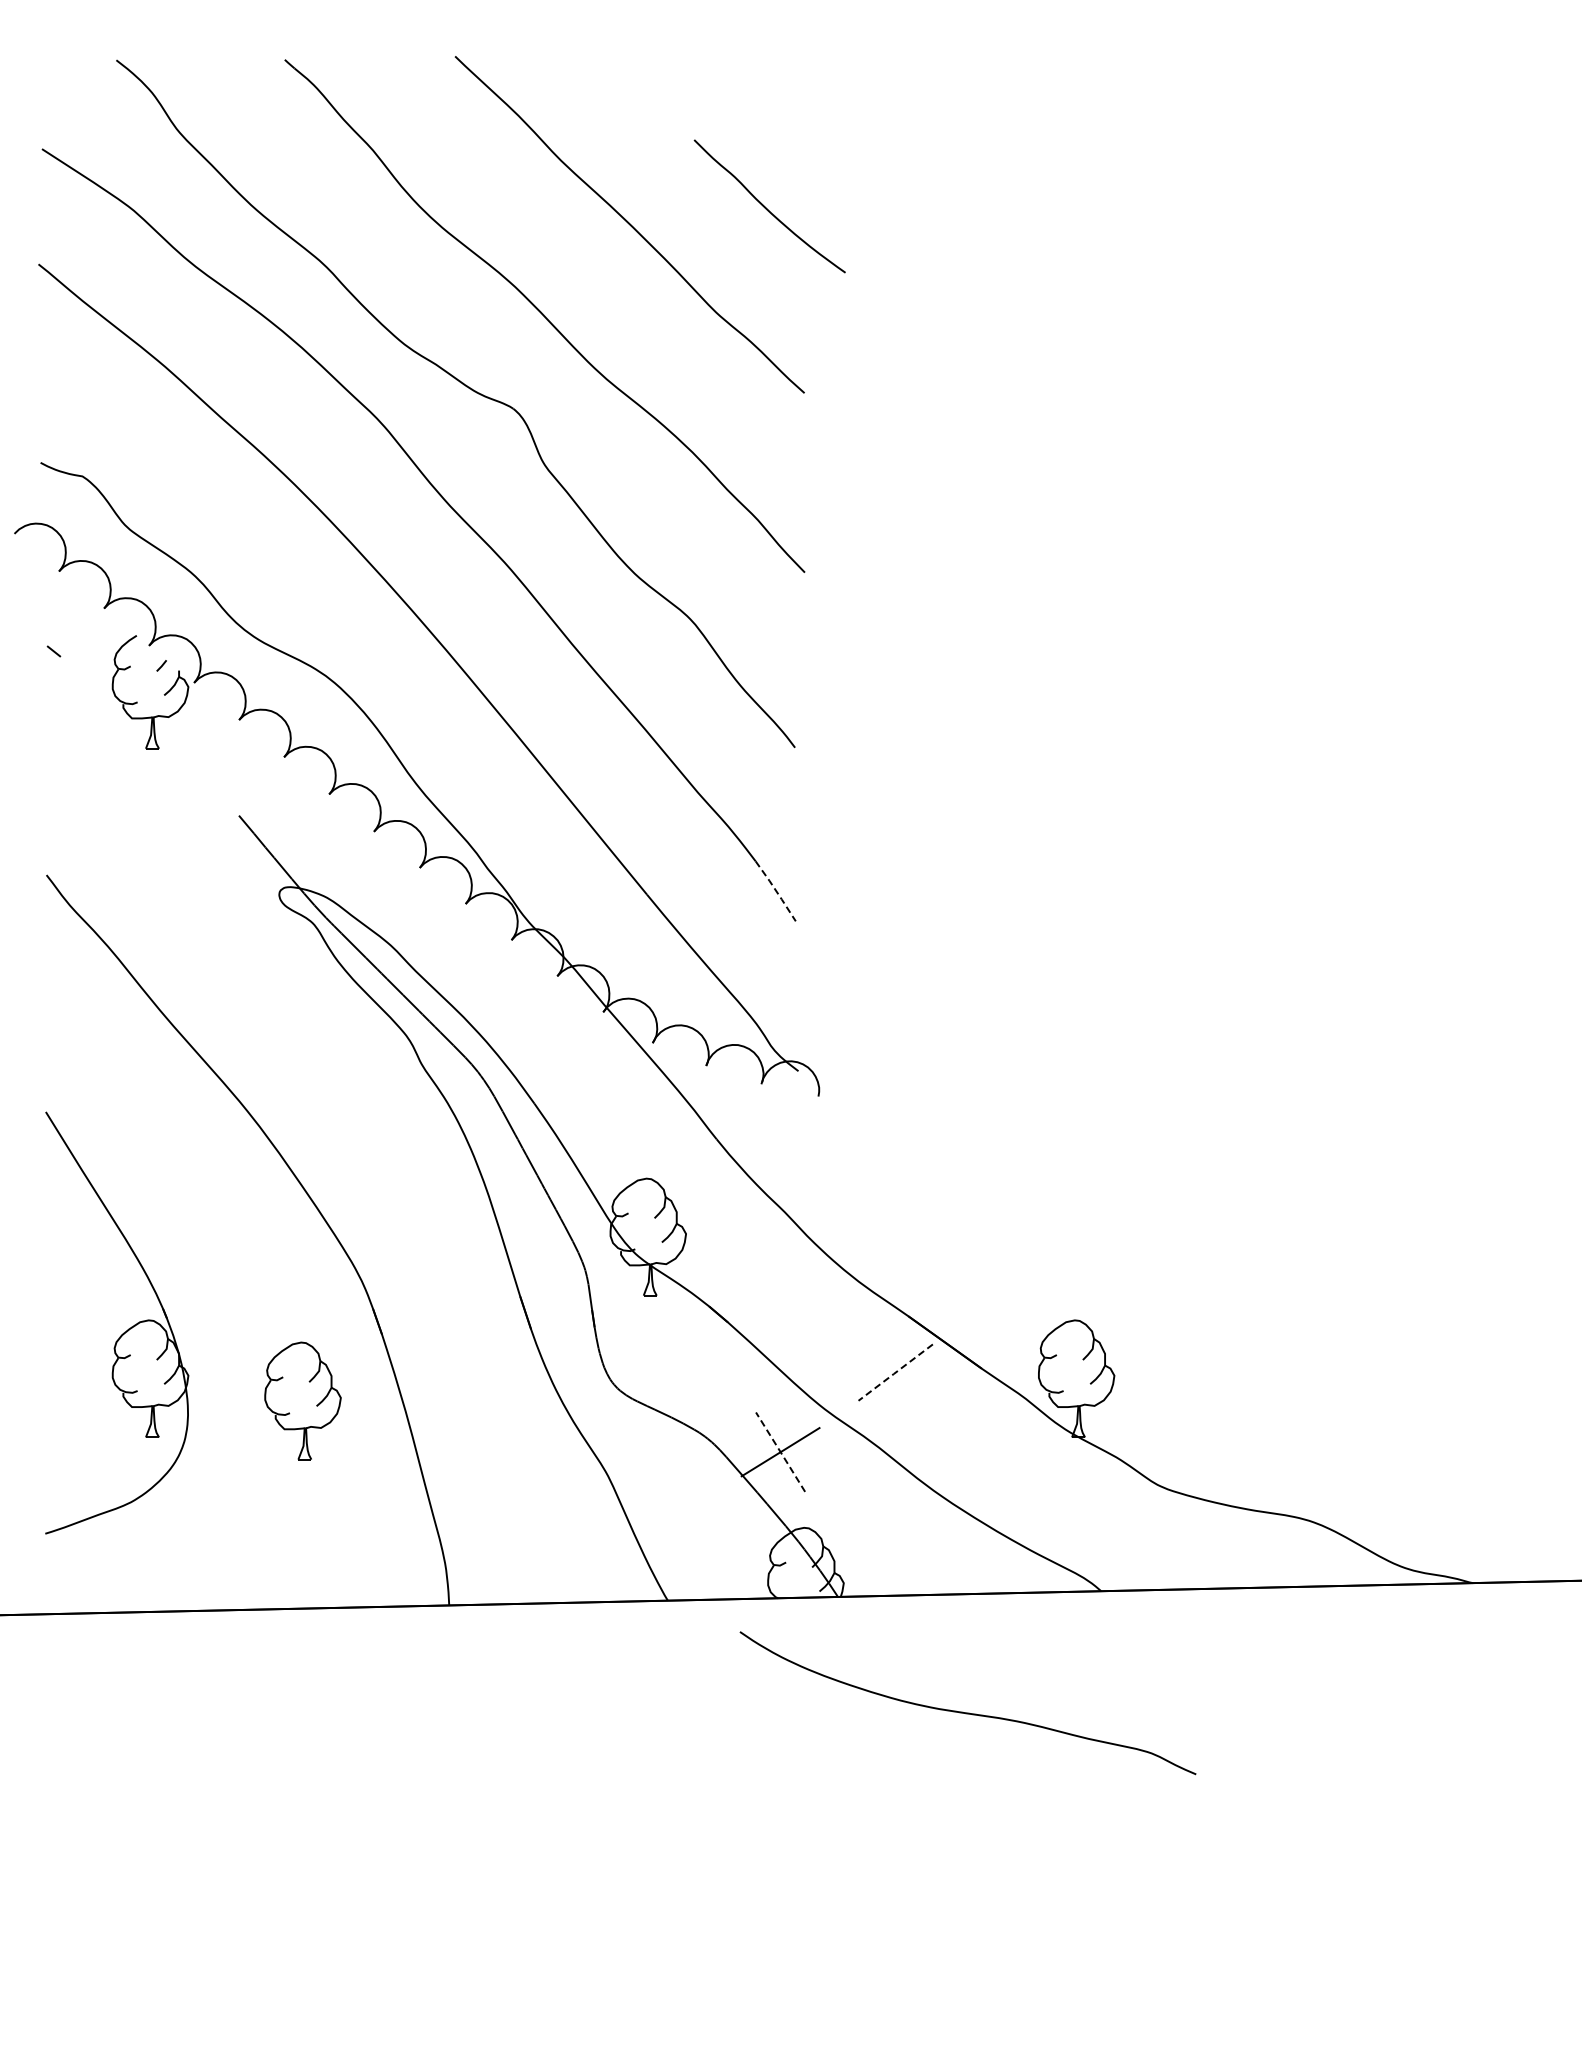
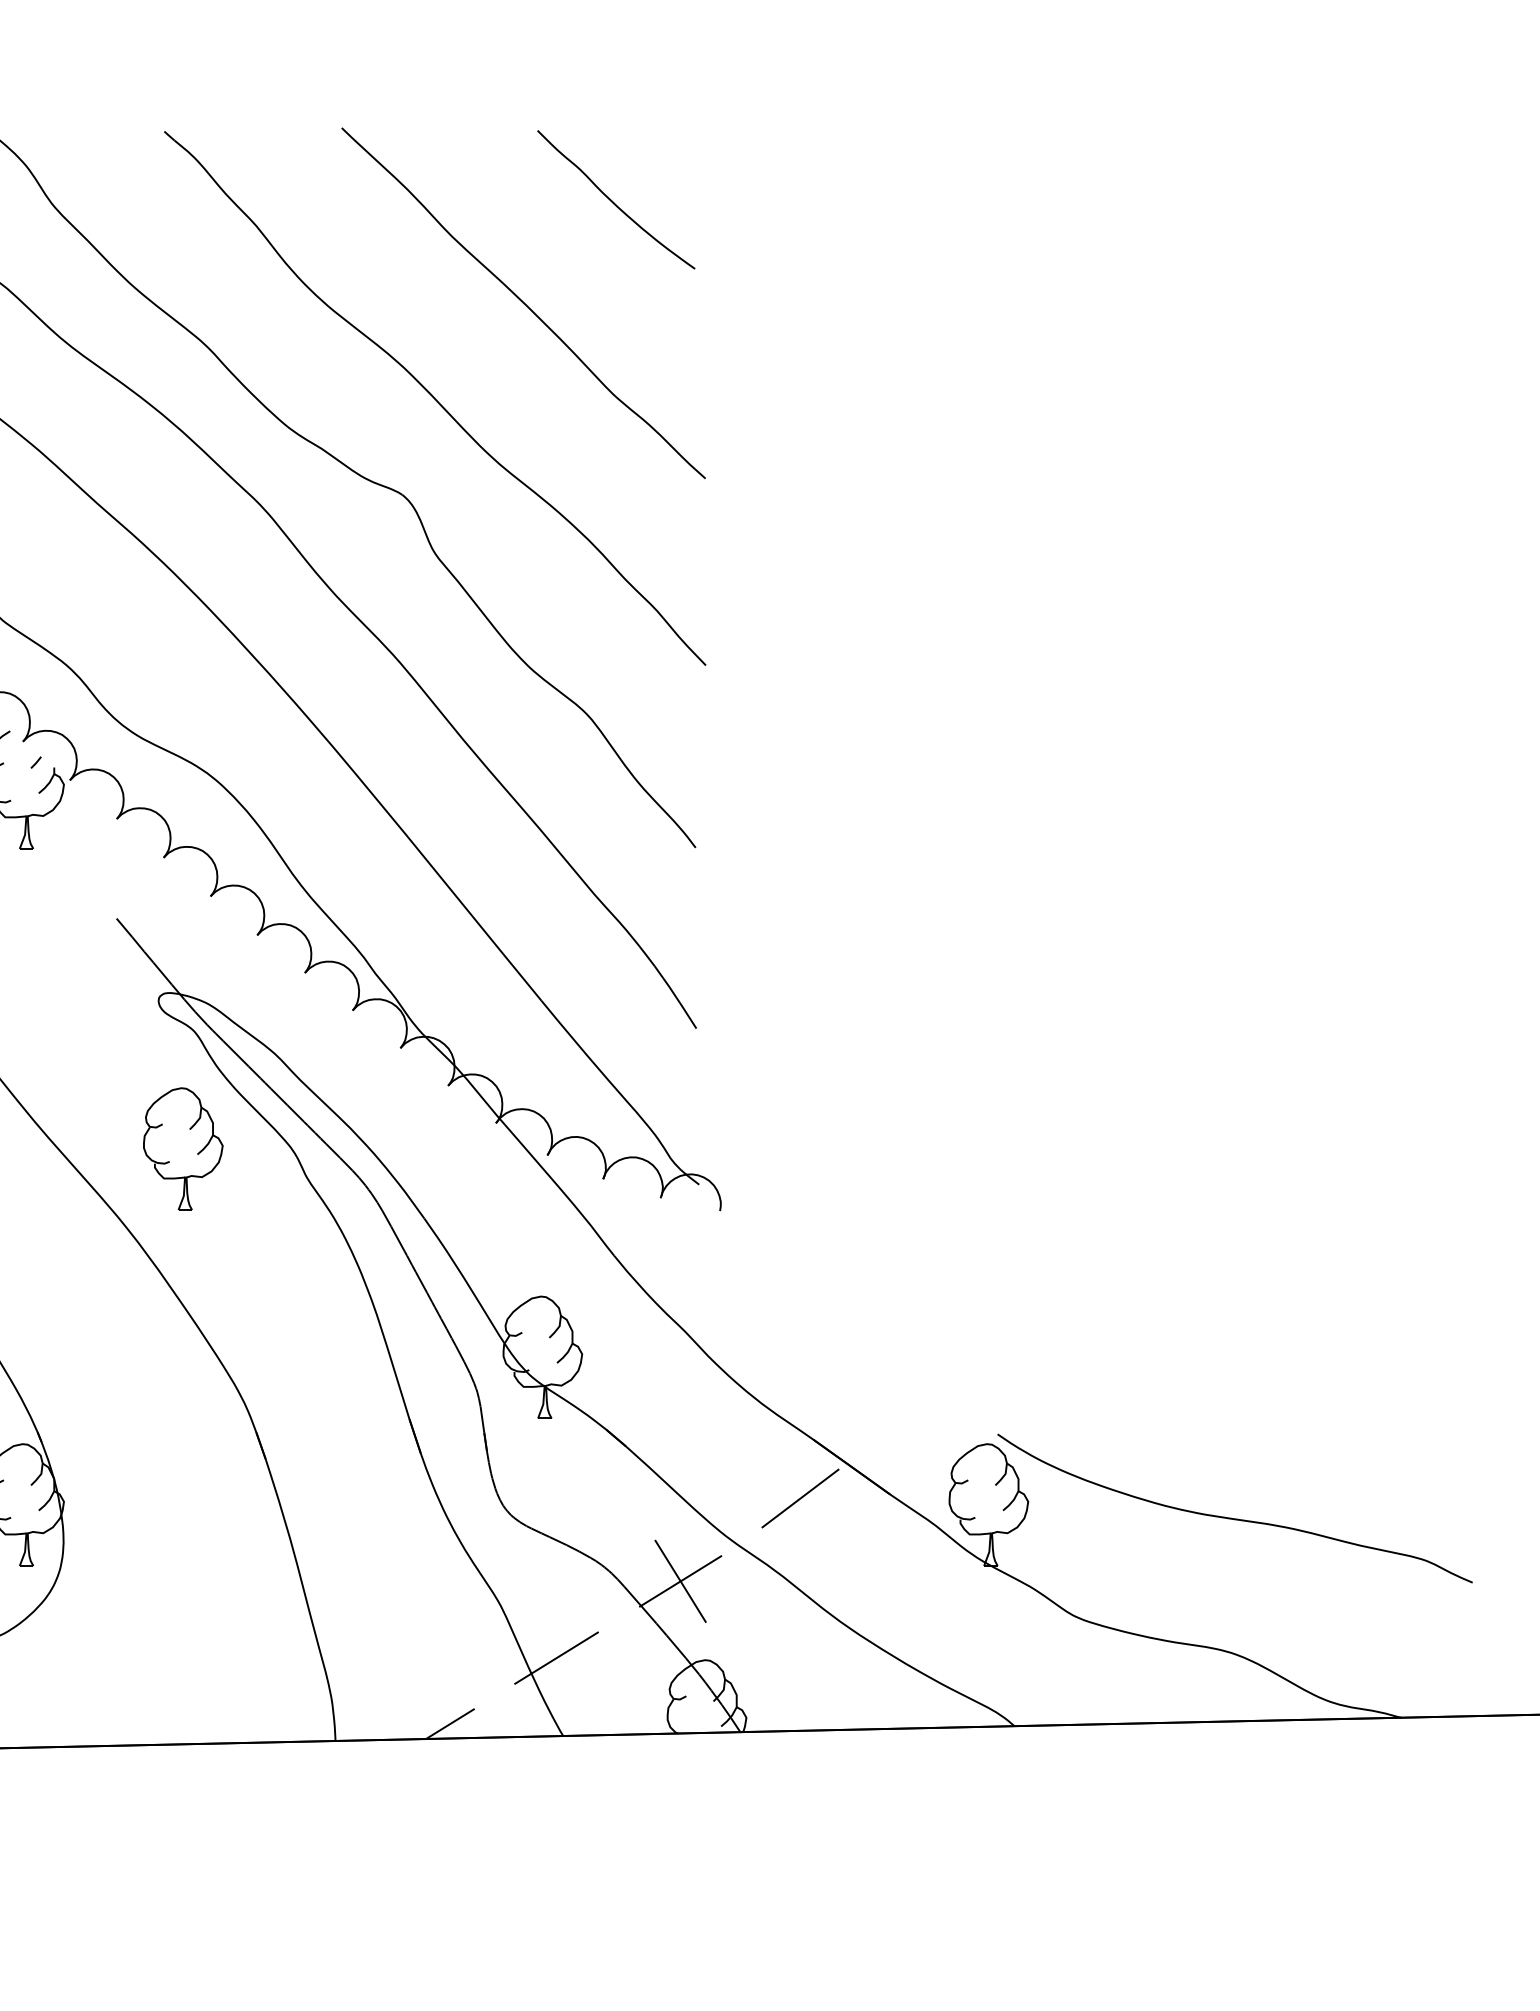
curve: (767, 208) -> (613, 202), moved
line: (775, 890) -> (675, 996), dashed -> solid
line: (895, 1372) -> (800, 1498), dashed -> solid
part: (302, 1400) -> (182, 1148), moved
line: (780, 1452) -> (680, 1581), dashed -> solid
line: (661, 1525) -> (556, 1657), added
line: (559, 1589) -> (450, 1724), added
curve: (967, 1712) -> (1234, 1518), moved

